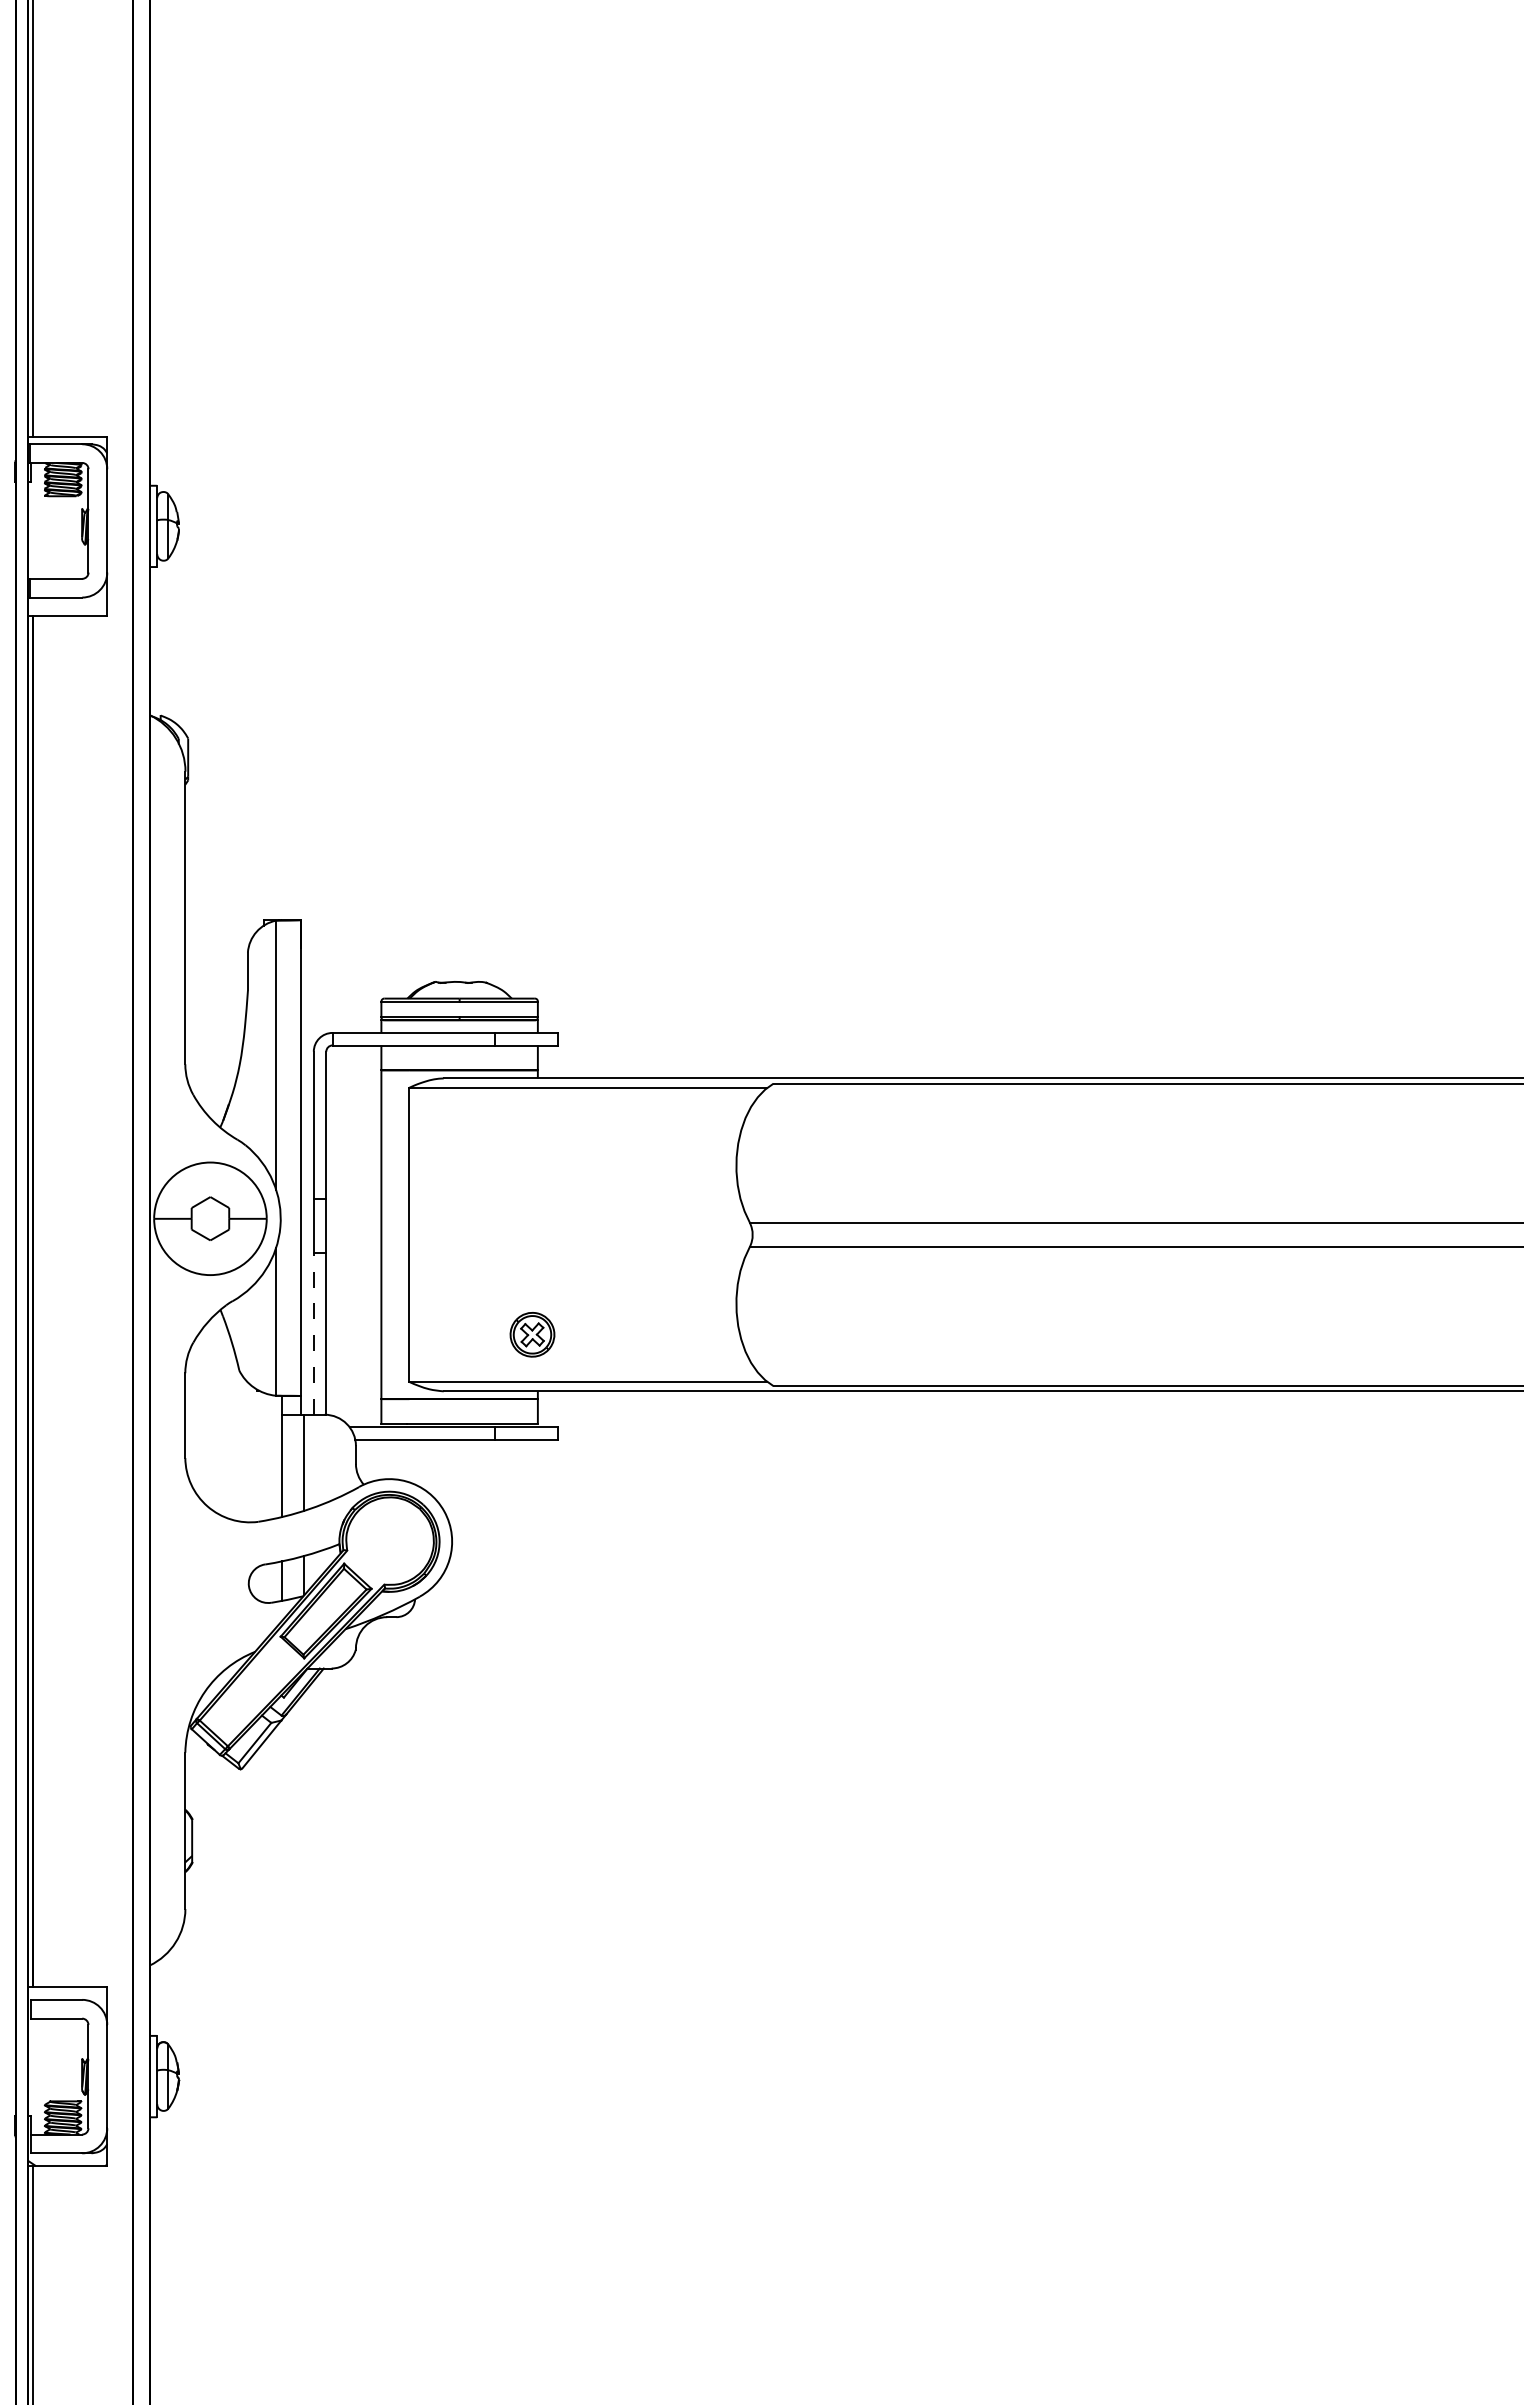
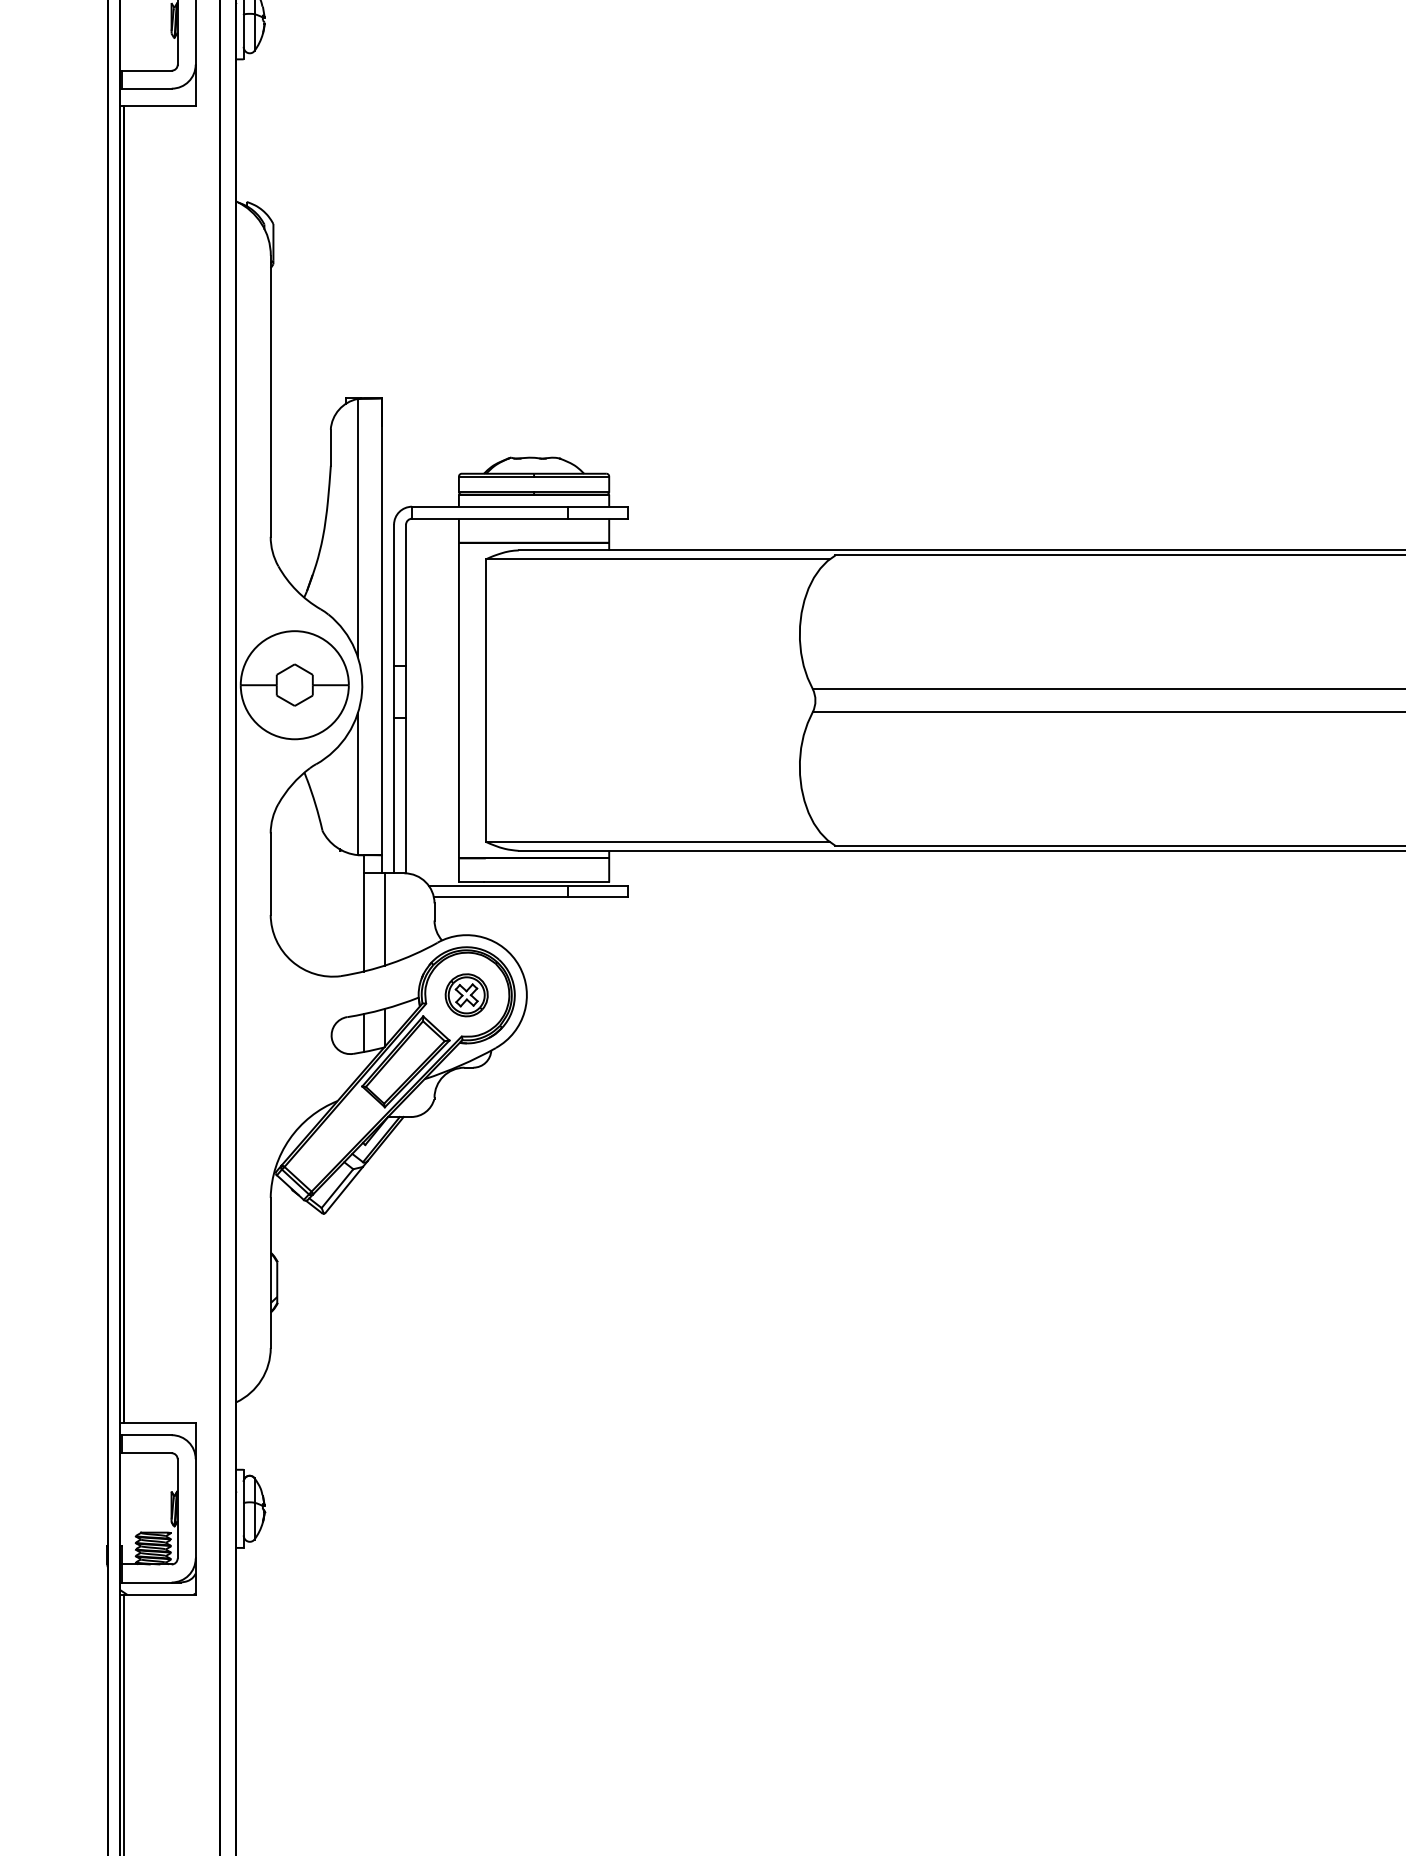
line: (313, 1333) -> (393, 795), dashed -> solid
part: (532, 1334) -> (466, 995), moved

